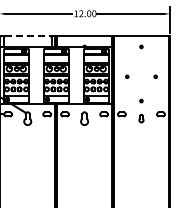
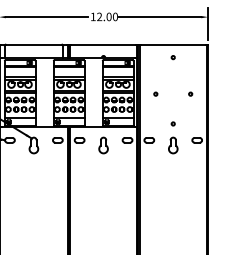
line: (27, 36) -> (33, 44), dashed -> solid
part: (141, 118) -> (173, 145), size x1.67

